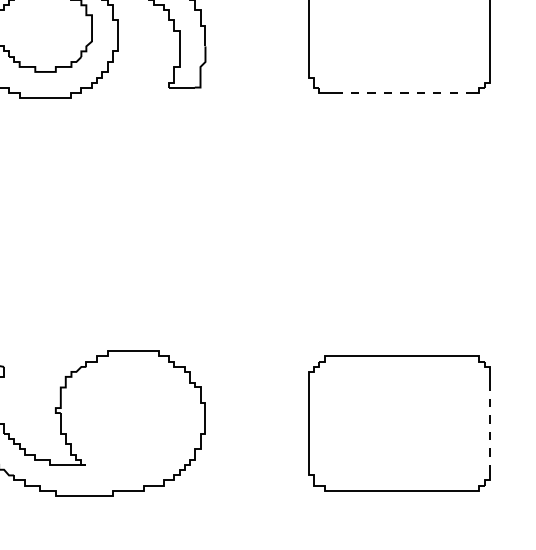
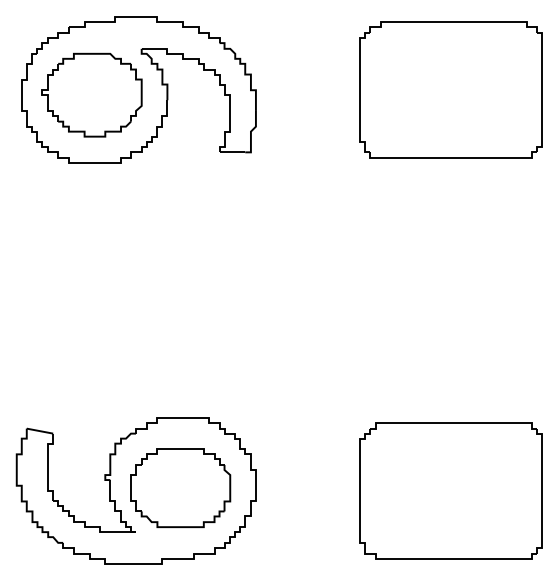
line: (401, 93) -> (453, 158), dashed -> solid
part: (130, 420) -> (180, 487), added
line: (490, 426) -> (542, 493), dashed -> solid

